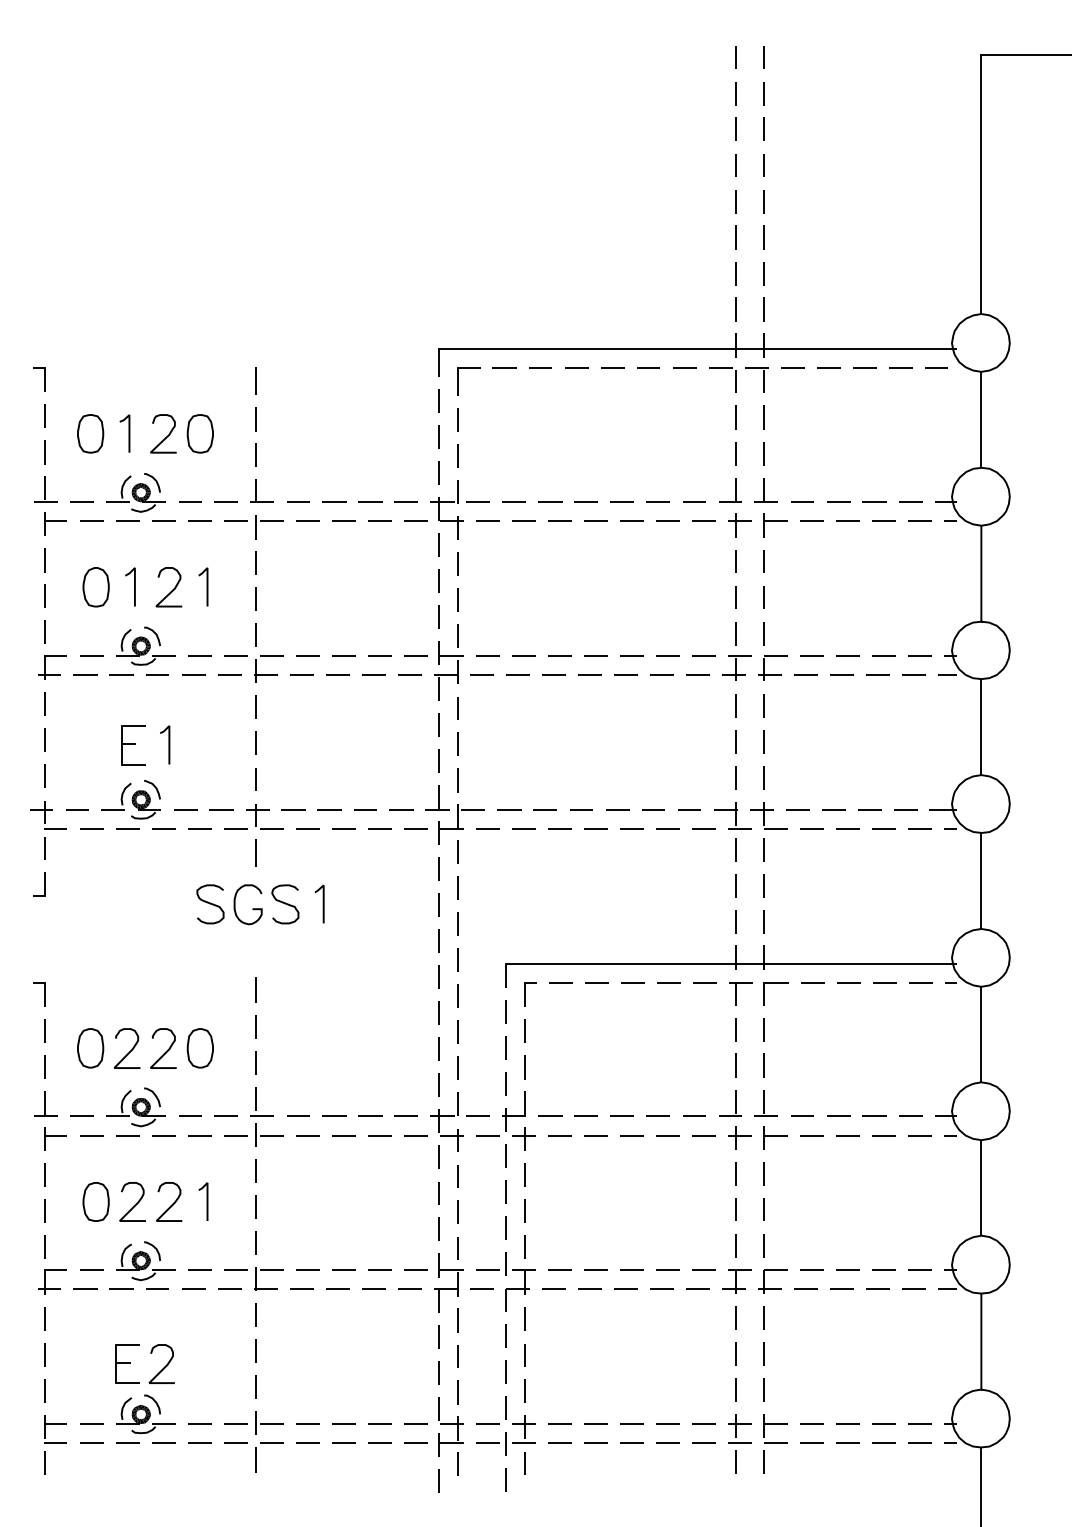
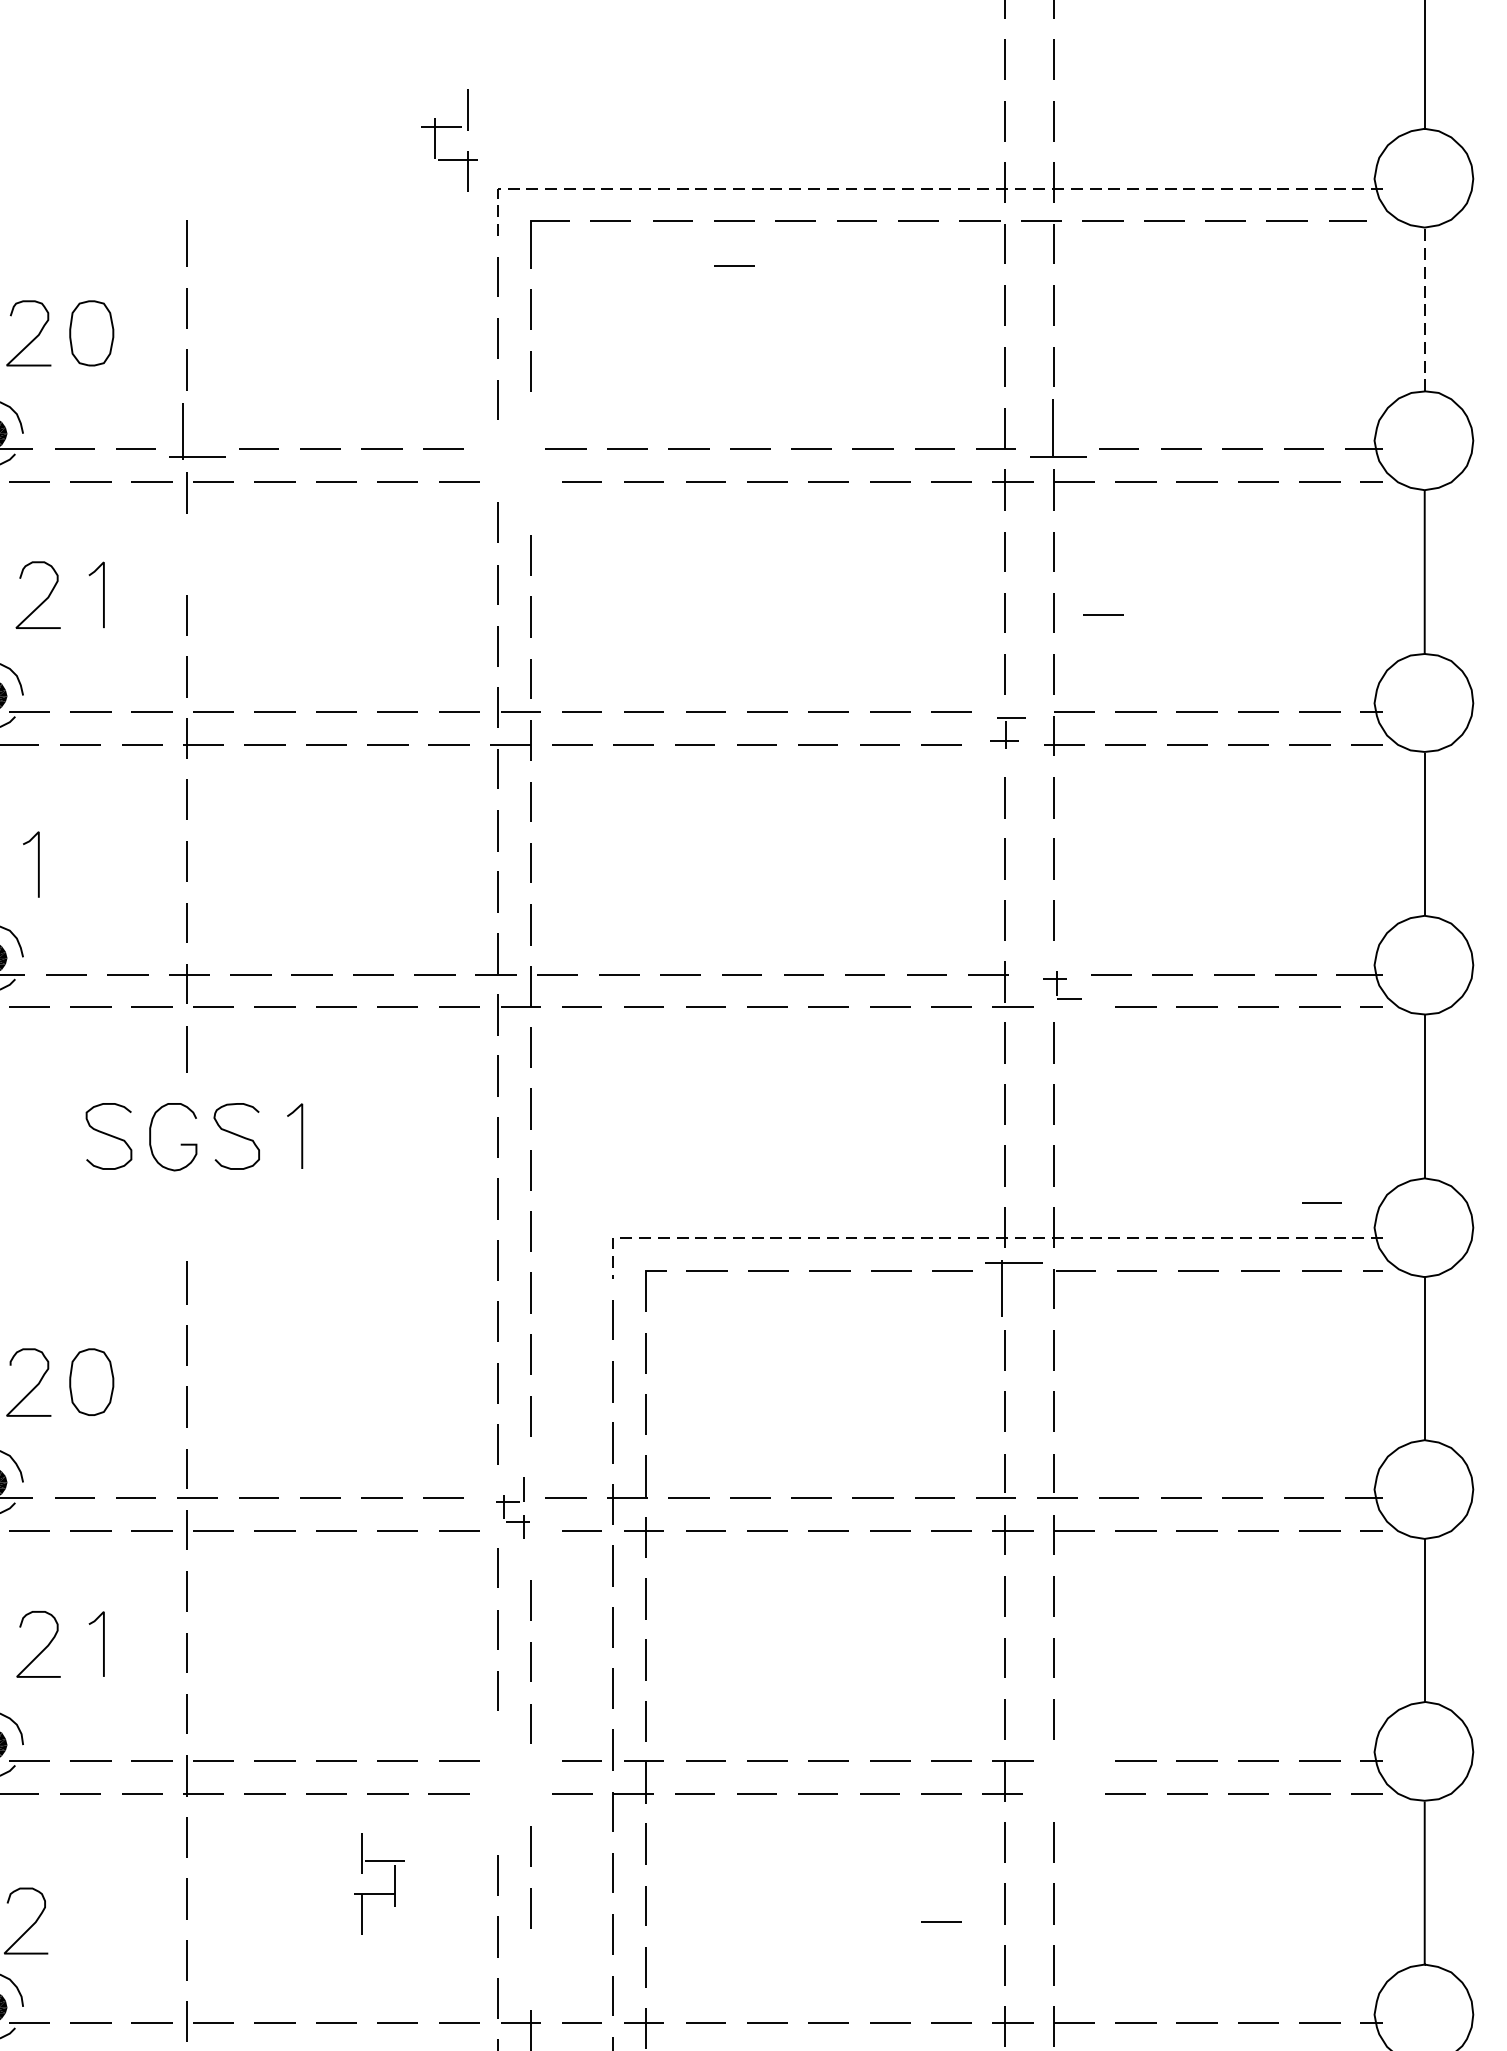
line: (683, 349) -> (916, 189), solid -> dashed
line: (576, 393) -> (733, 264), added
line: (981, 419) -> (1424, 308), solid -> dashed
part: (261, 490) -> (196, 430), size x1.4
part: (765, 490) -> (1056, 430), size x1.4
part: (446, 502) -> (448, 127), moved
line: (255, 562) -> (185, 552), removed
line: (792, 598) -> (1102, 614), added
part: (736, 667) -> (1006, 732), size x0.7
part: (768, 815) -> (1061, 984), size x0.6
line: (920, 942) -> (1320, 1201), added
line: (718, 963) -> (976, 1237), solid -> dashed
part: (740, 993) -> (1013, 1288), size x1.4
part: (446, 1121) -> (511, 1507), size x0.6
part: (448, 1282) -> (378, 1882), moved
part: (772, 1288) -> (1068, 1792), removed
line: (697, 1363) -> (940, 1920), added
line: (457, 1392) -> (530, 1969), removed

